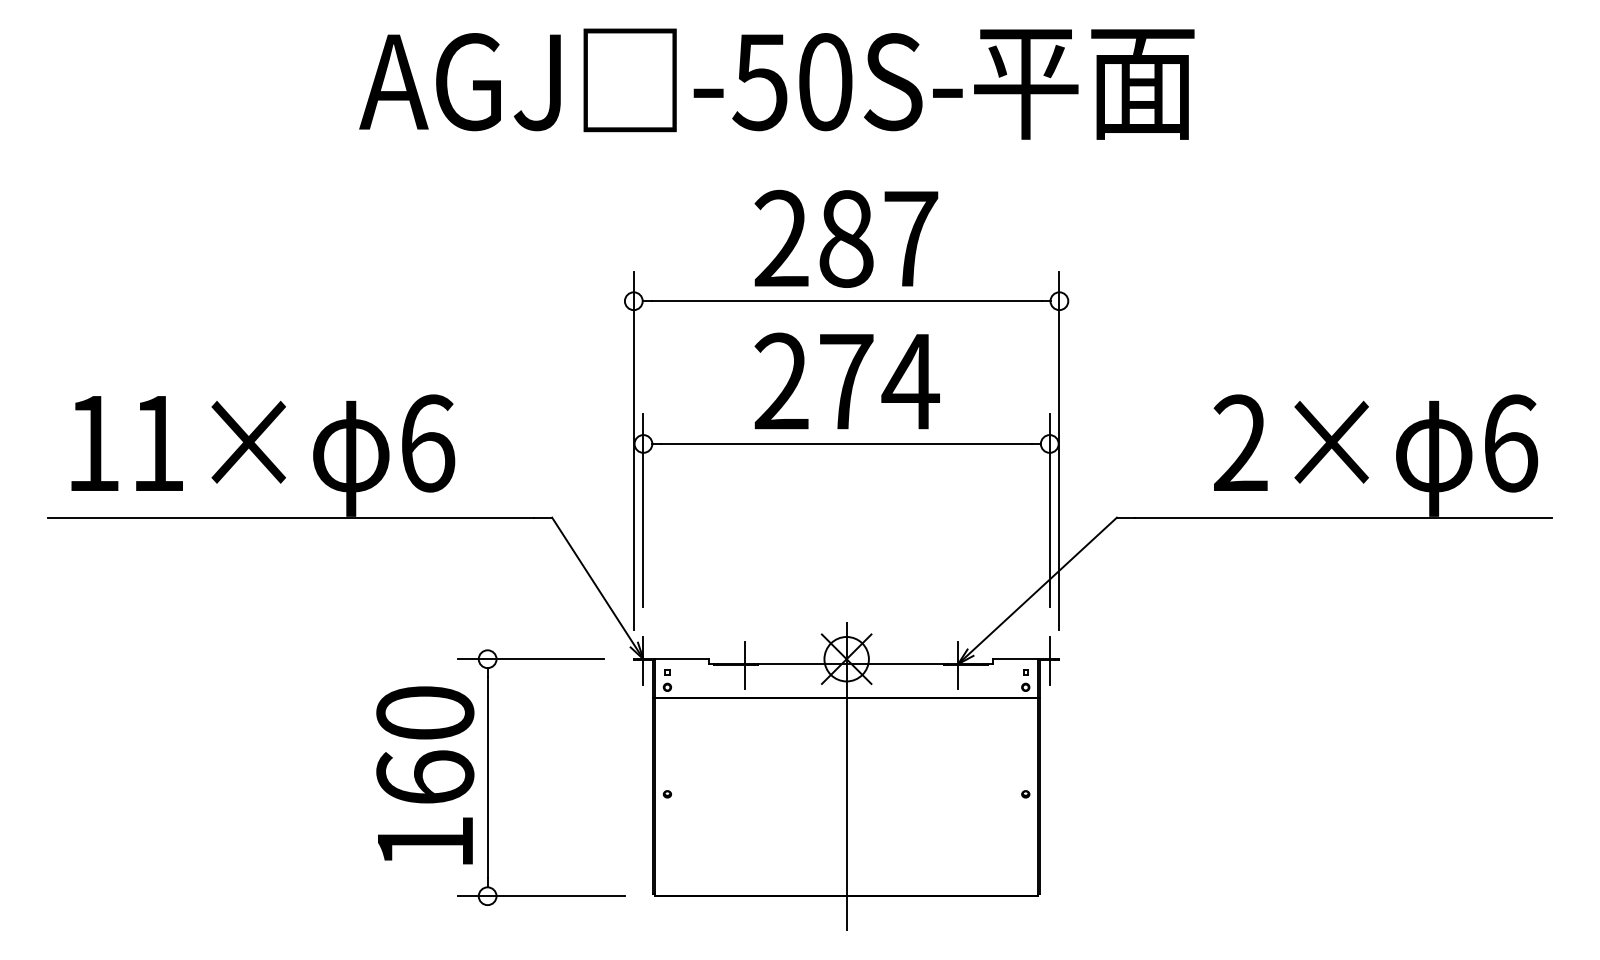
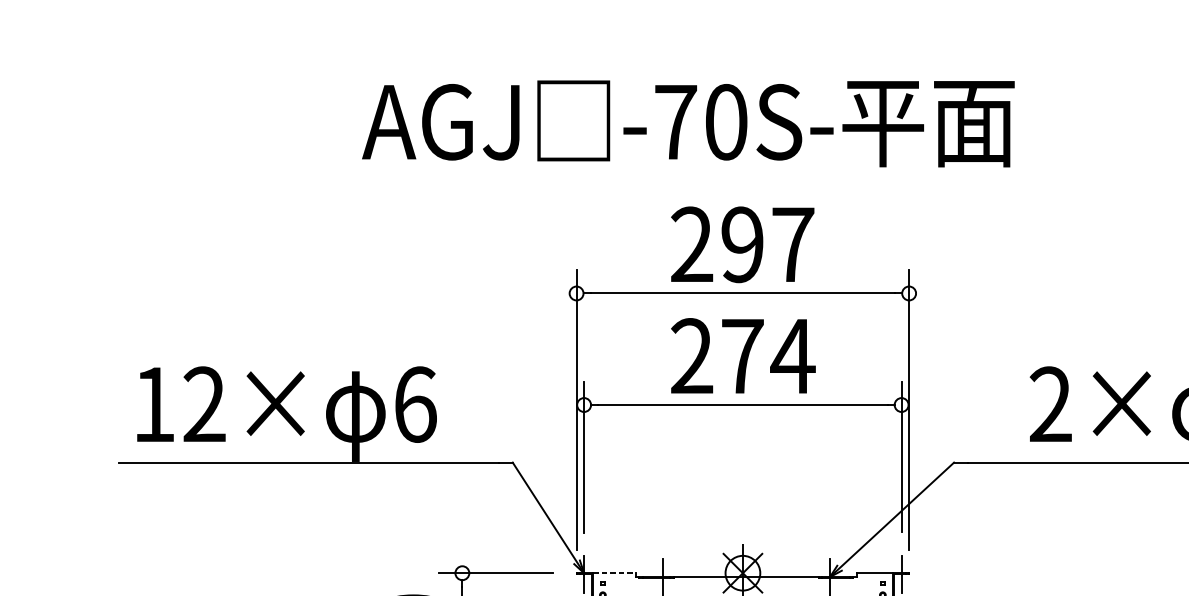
text: (759, 82) -> (674, 122), -50S- -> -70S-
text: (846, 238) -> (742, 244), 287 -> 297
text: (157, 442) -> (204, 403), 11× -> 12×
line: (682, 659) -> (614, 573), solid -> dashed

